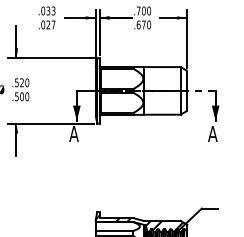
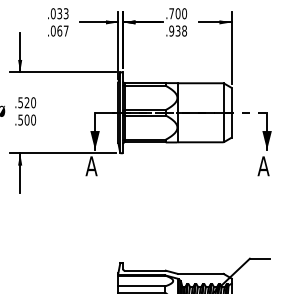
text: (48, 24) -> (59, 30), .027 -> .067
text: (144, 24) -> (178, 30), .670 -> .938
hatch: (139, 223) -> (172, 277), removed

